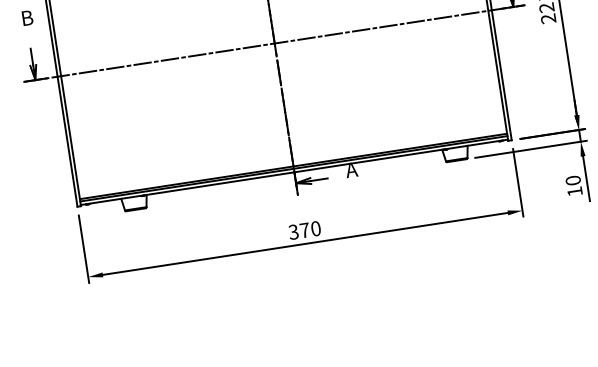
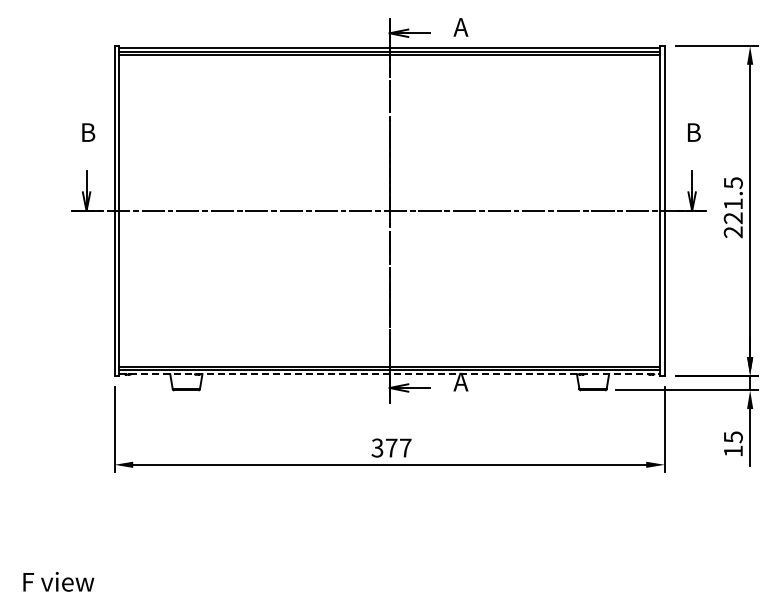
line: (294, 172) -> (389, 374), solid -> dashed
text: (572, 180) -> (732, 437), 10 -> 15
text: (315, 228) -> (405, 447), 370 -> 377

